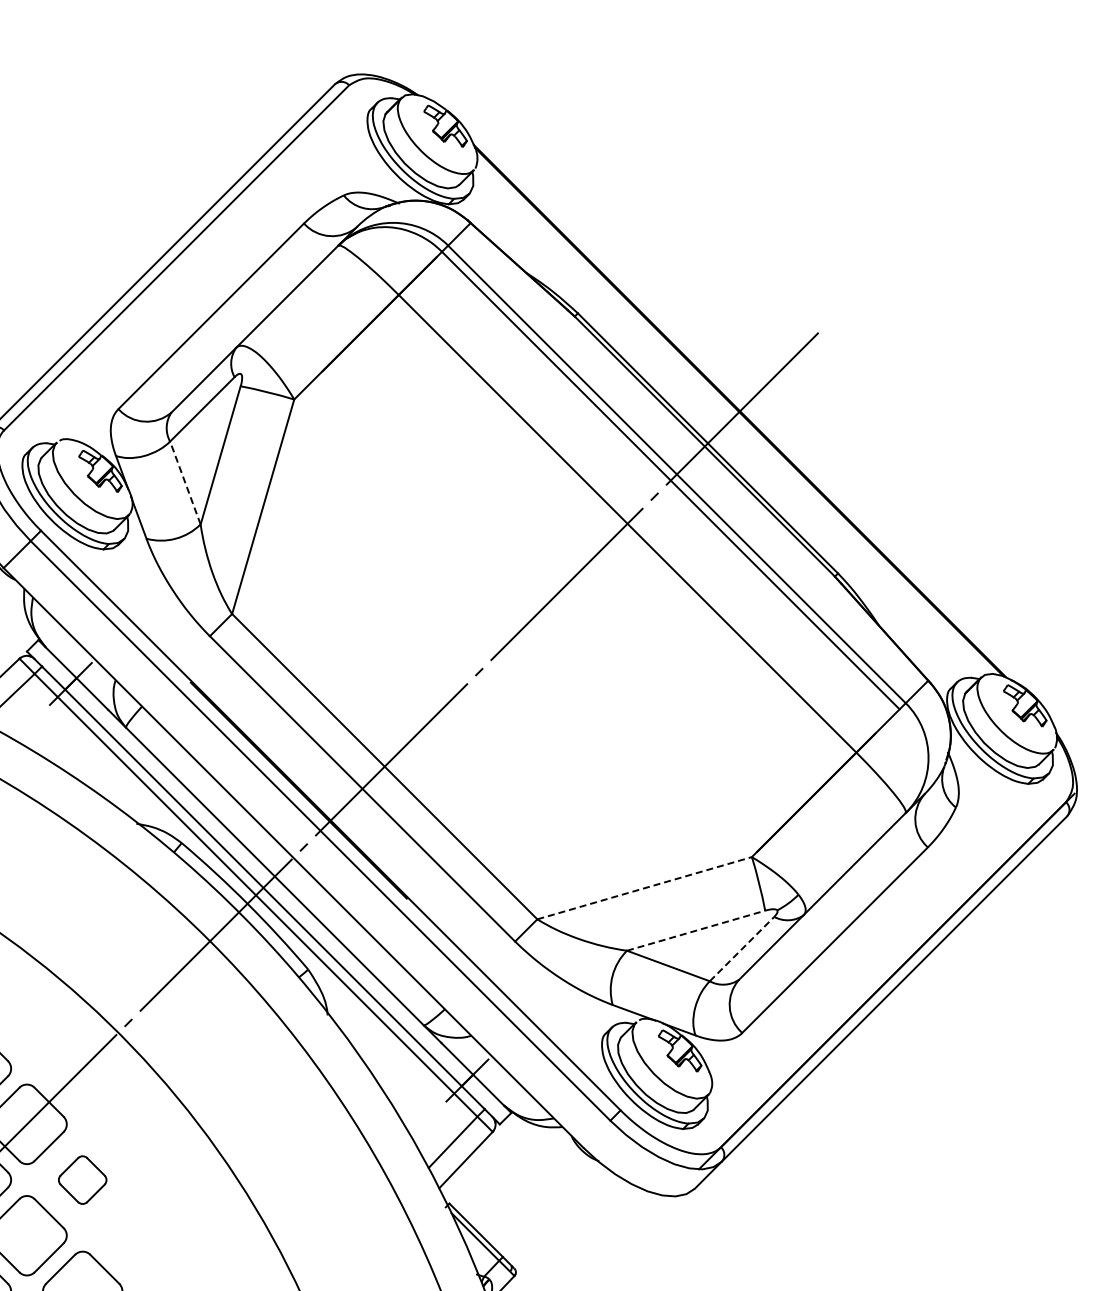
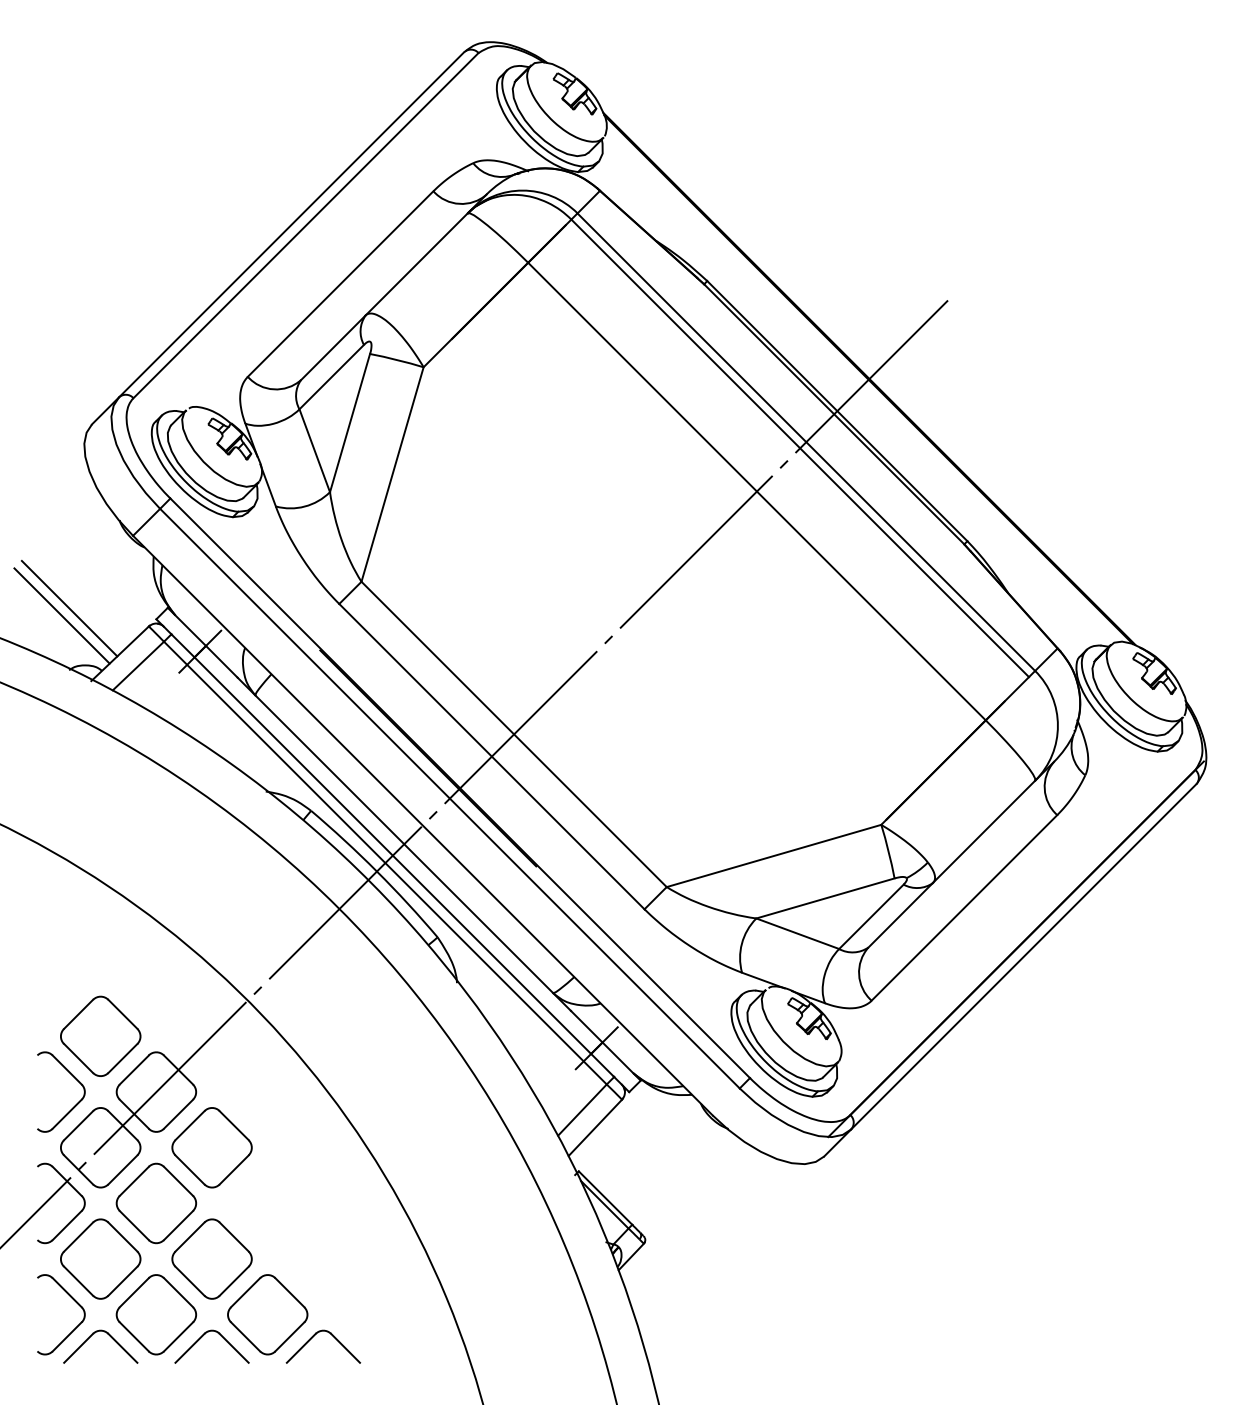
line: (185, 482) -> (314, 450), dashed -> solid
line: (645, 887) -> (774, 855), dashed -> solid
line: (696, 930) -> (825, 898), dashed -> solid
line: (742, 948) -> (871, 916), dashed -> solid
part: (82, 1179) -> (211, 1147), size x1.67

